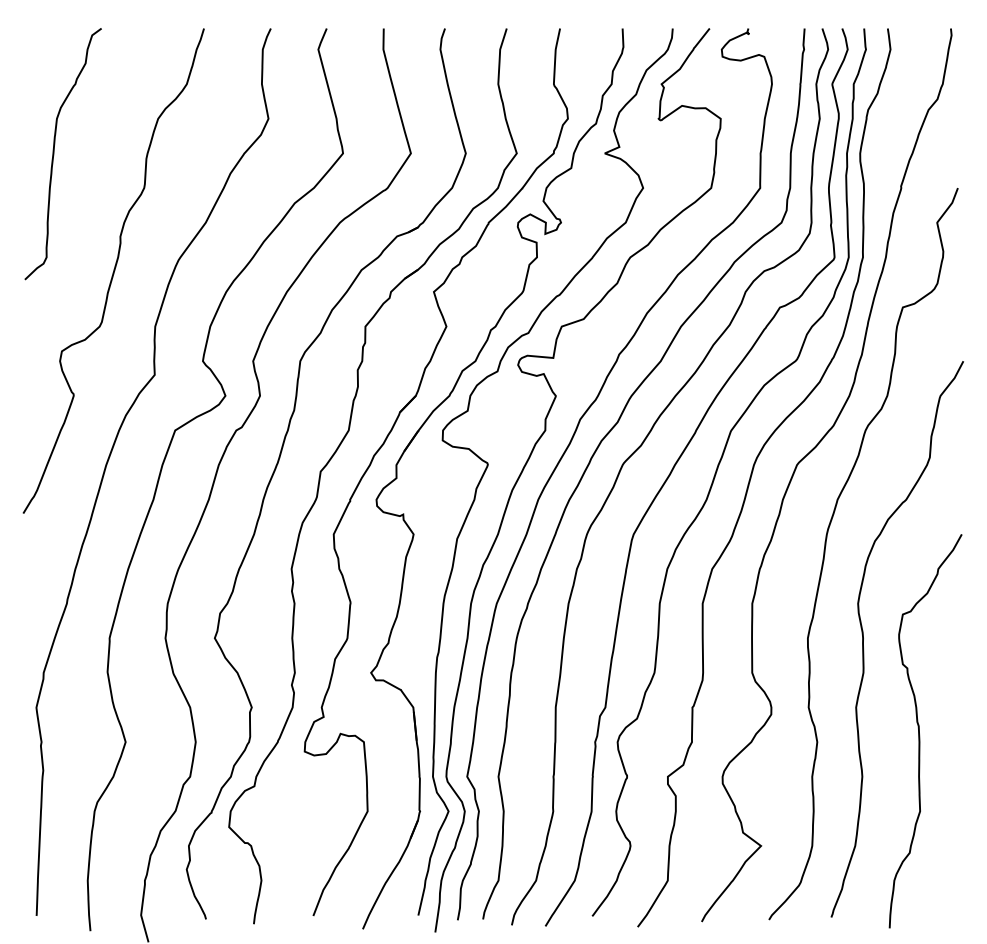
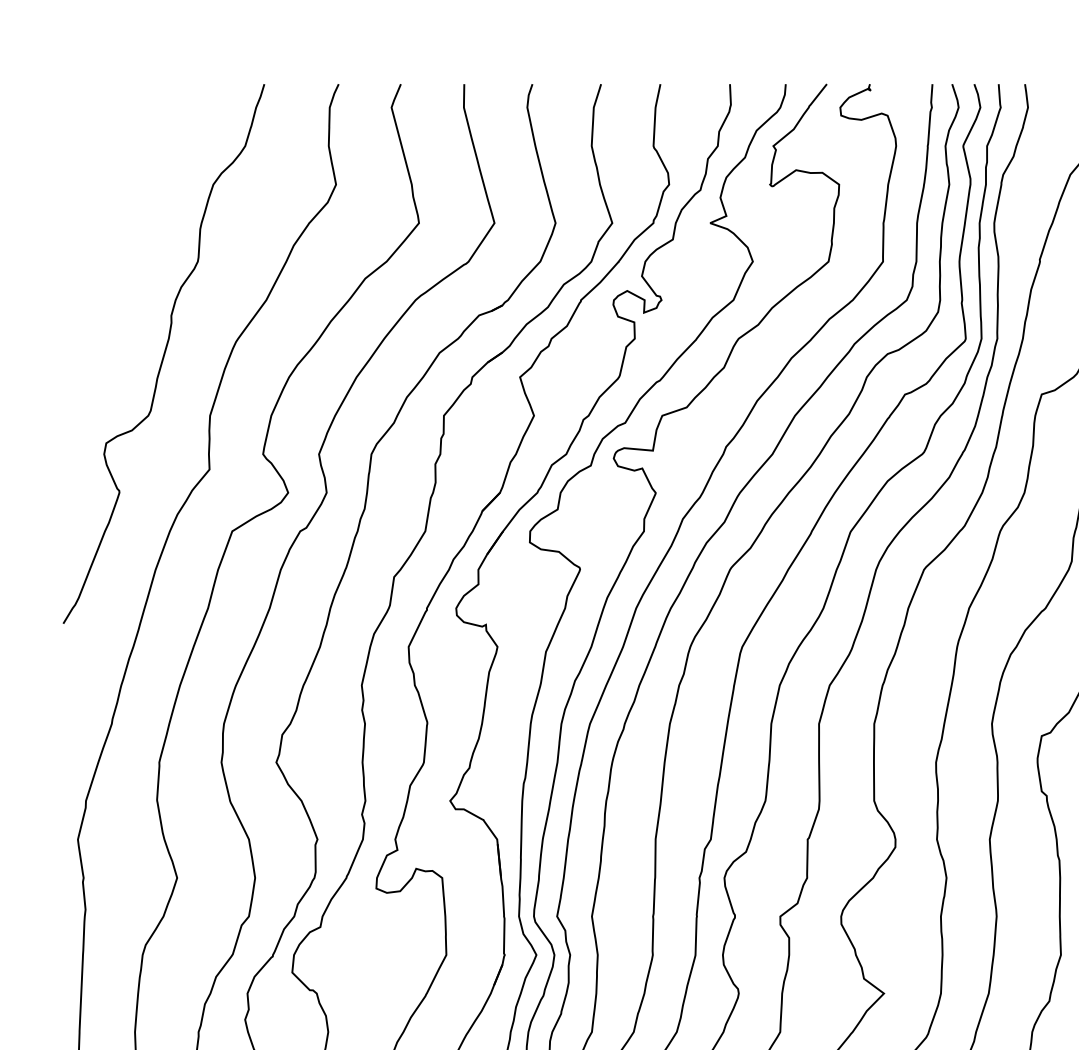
curve: (54, 154) -> (98, 224), removed

